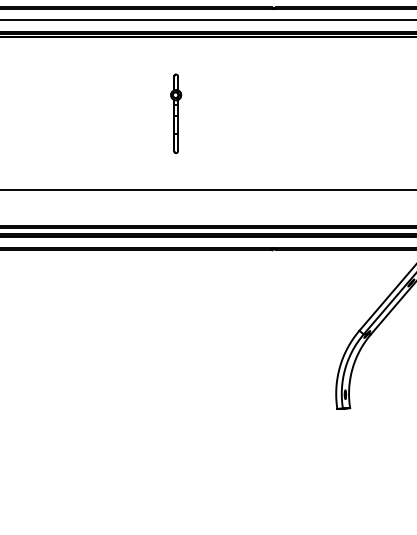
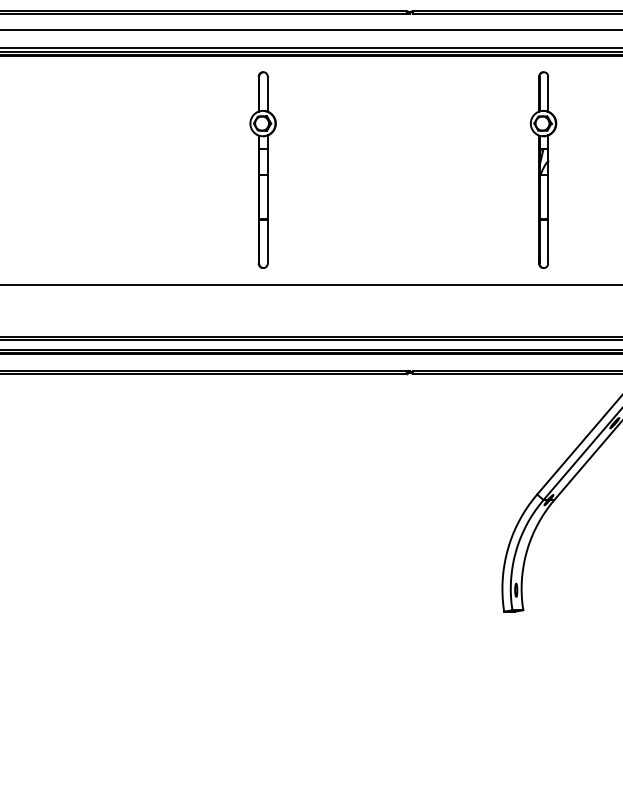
part: (175, 113) -> (262, 169), size x1.67
part: (363, 113) -> (543, 169), added

